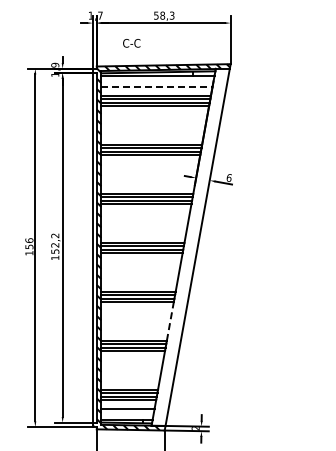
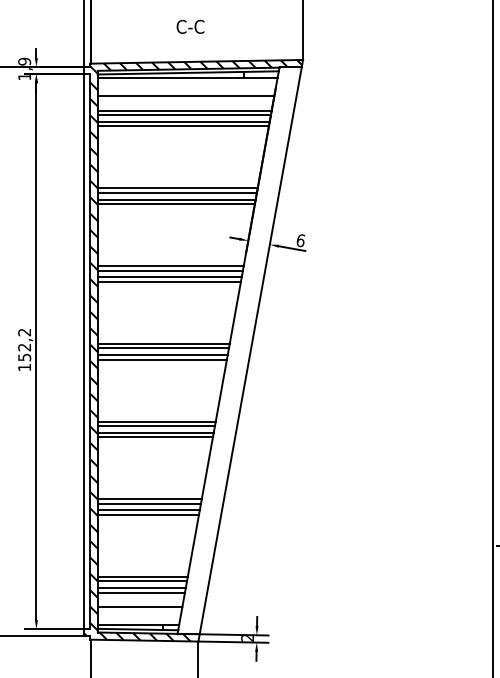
text: (131, 43) -> (190, 27), moved
line: (156, 87) -> (185, 96), dashed -> solid
line: (170, 321) -> (207, 468), dashed -> solid

